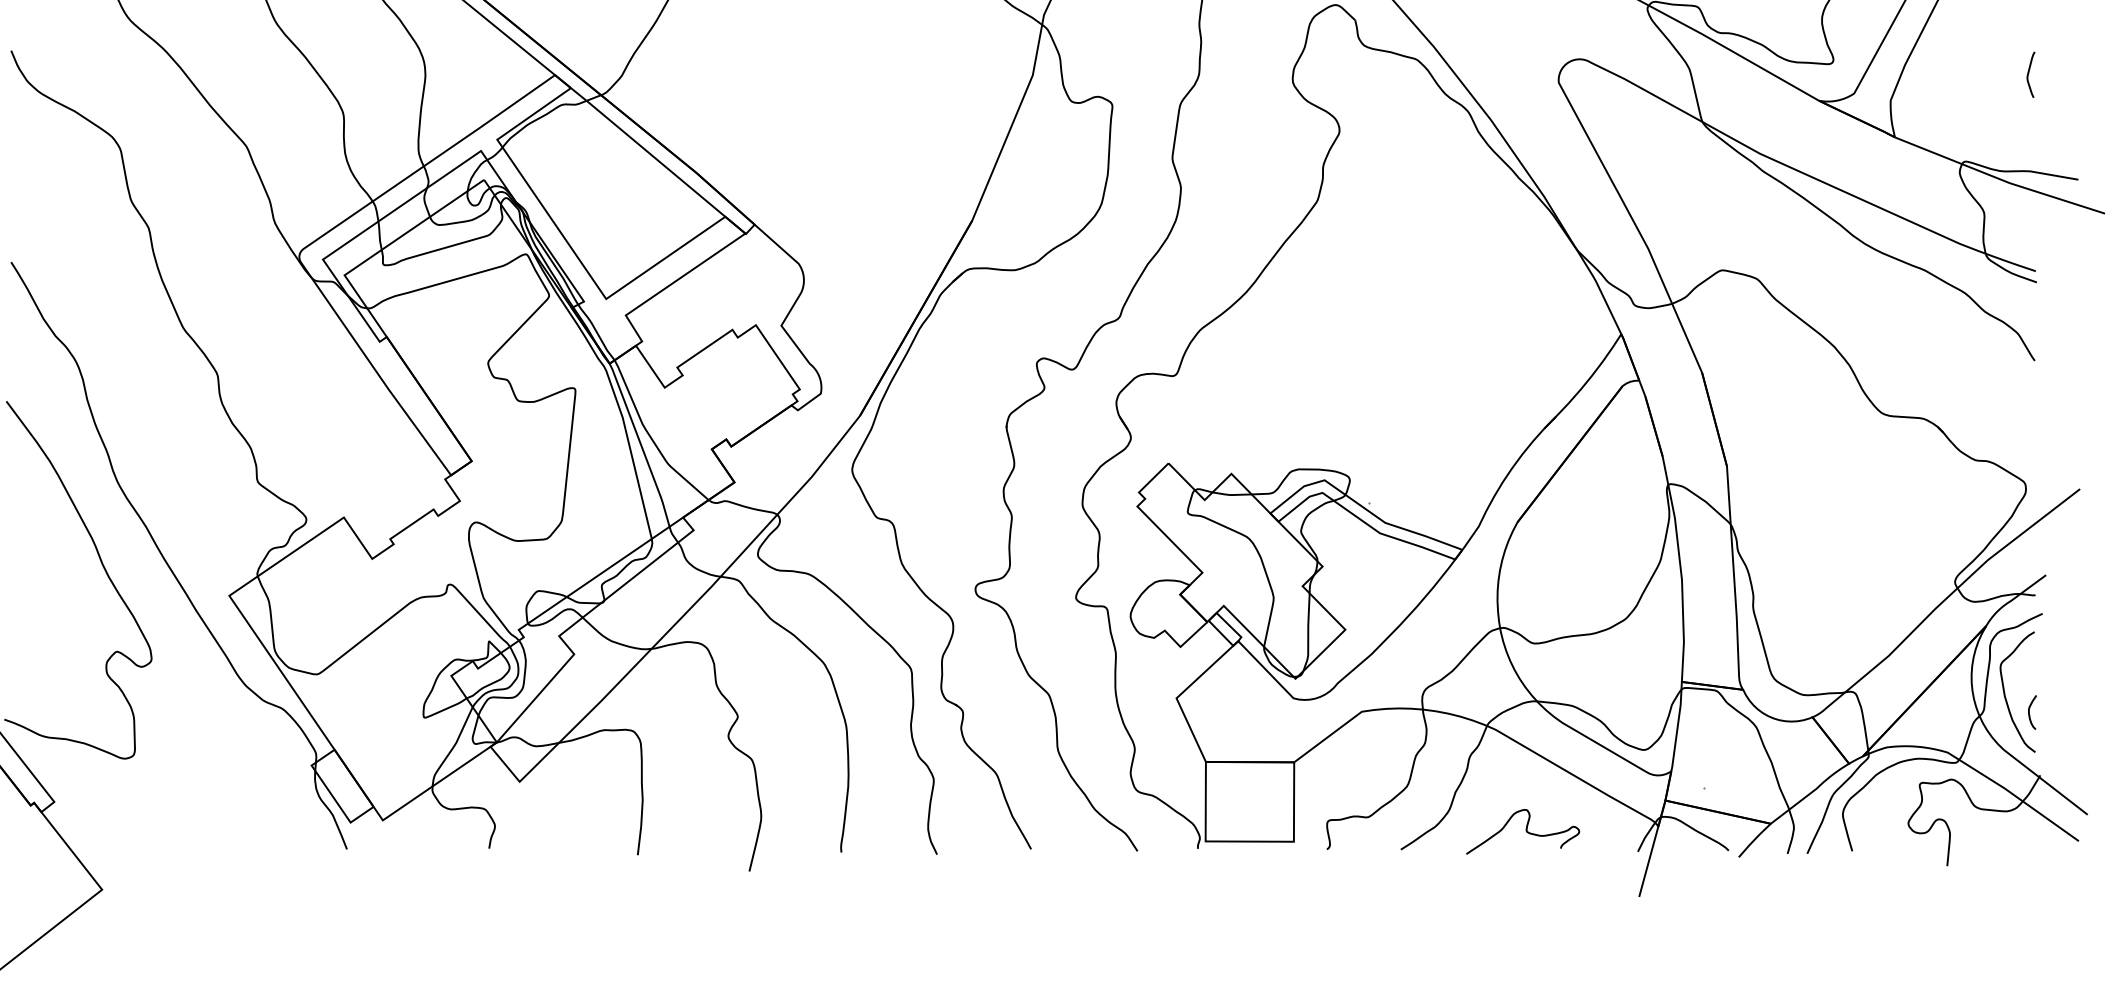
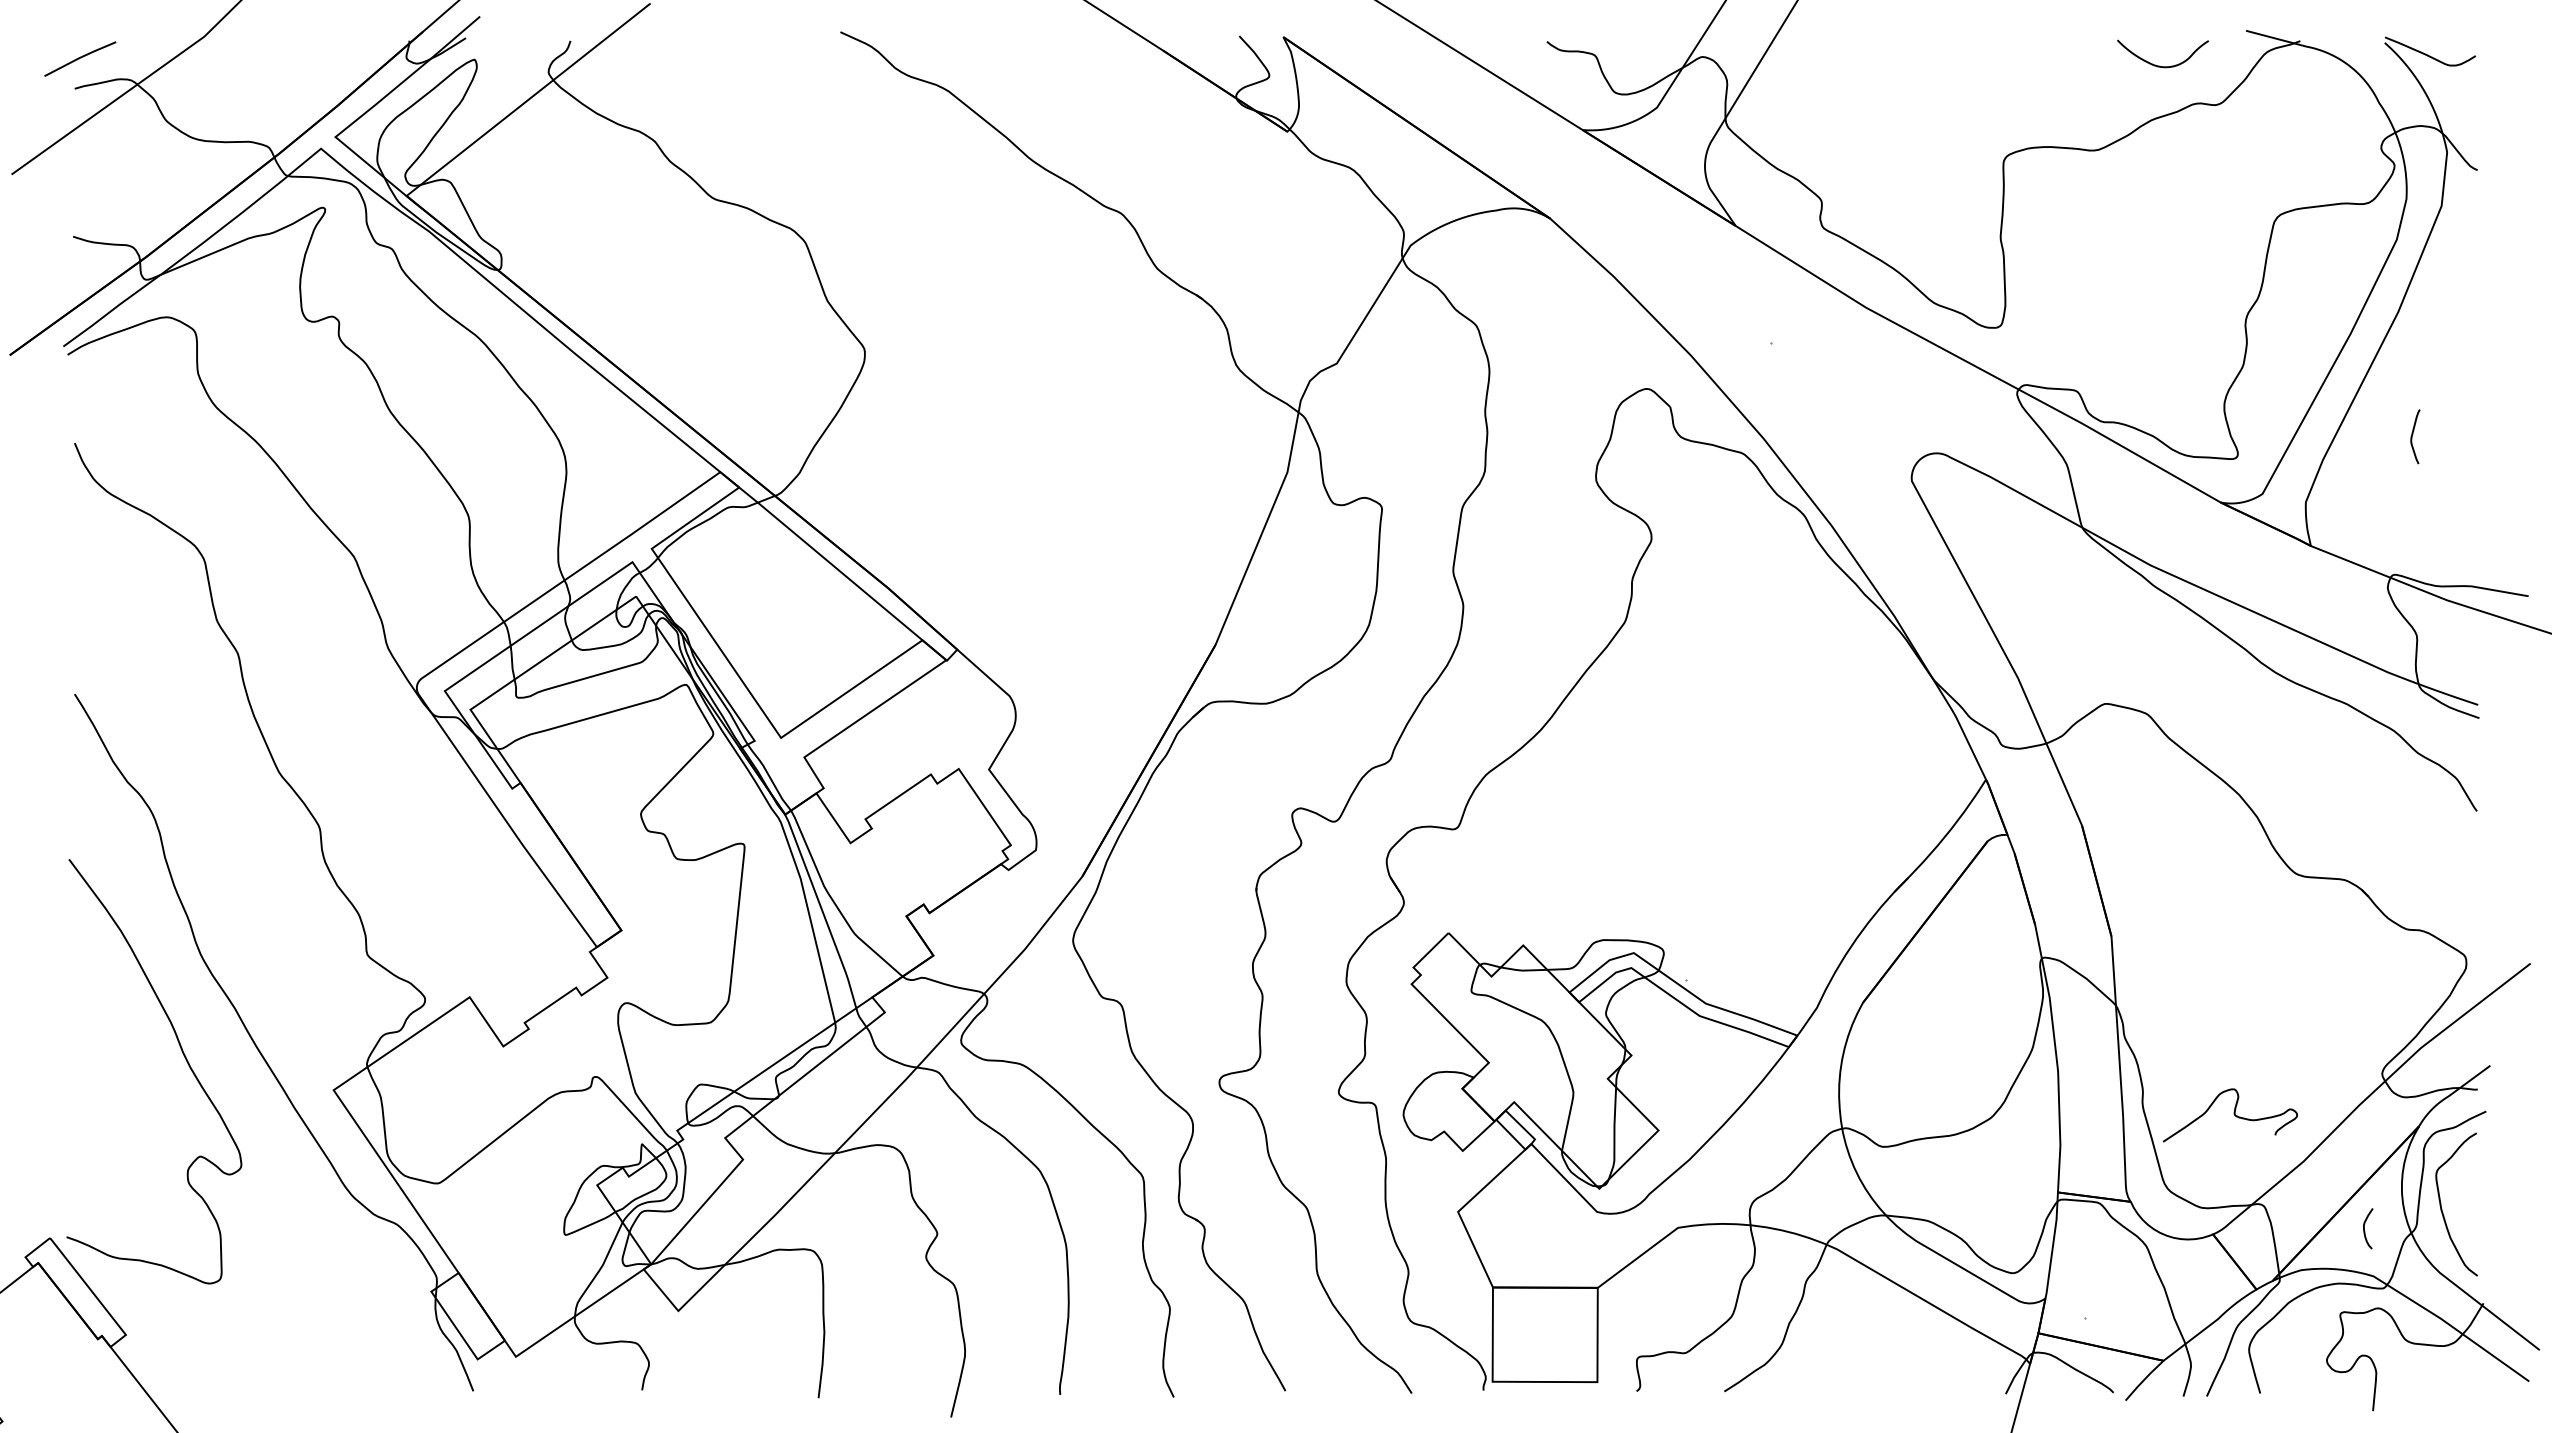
curve: (2029, 72) -> (2413, 434), moved
curve: (2029, 712) -> (2364, 1228), moved
curve: (1525, 830) -> (2233, 1113), moved

